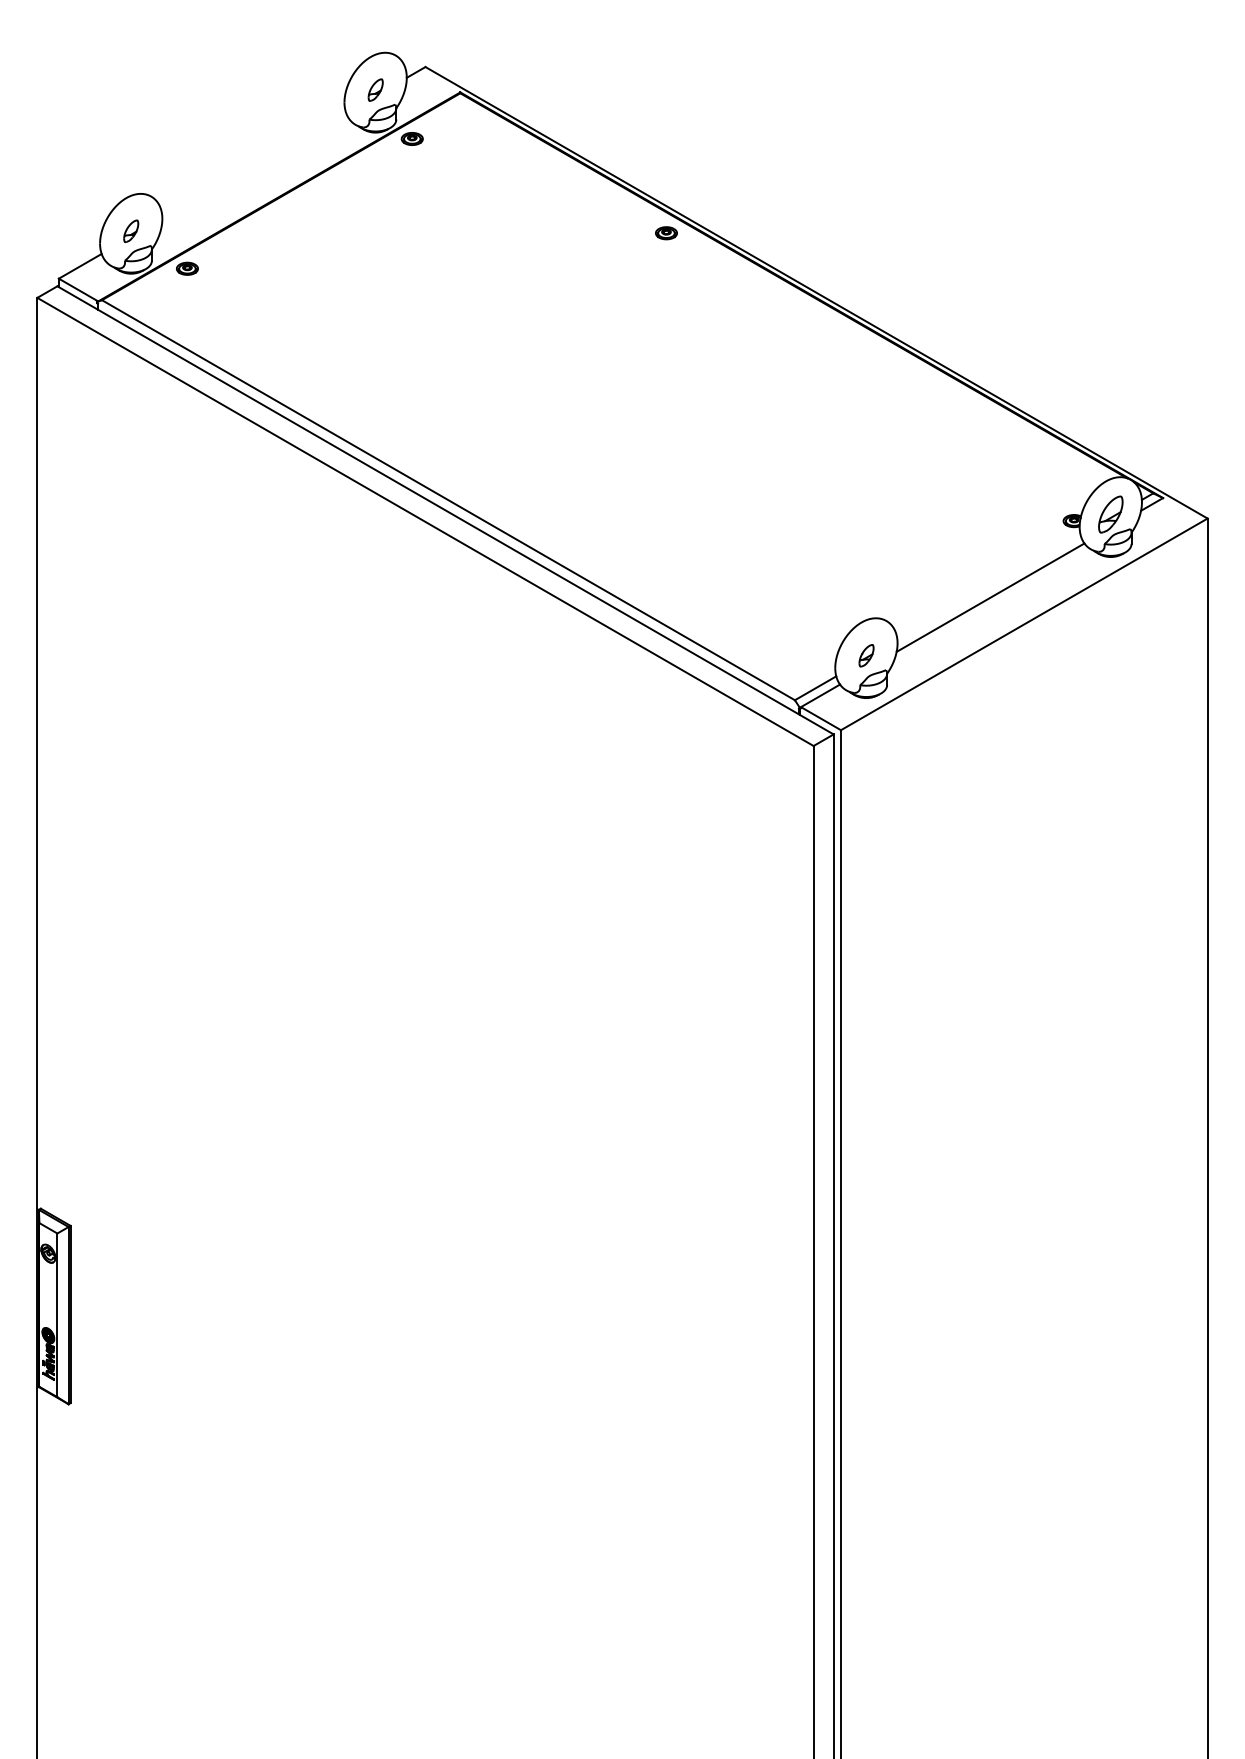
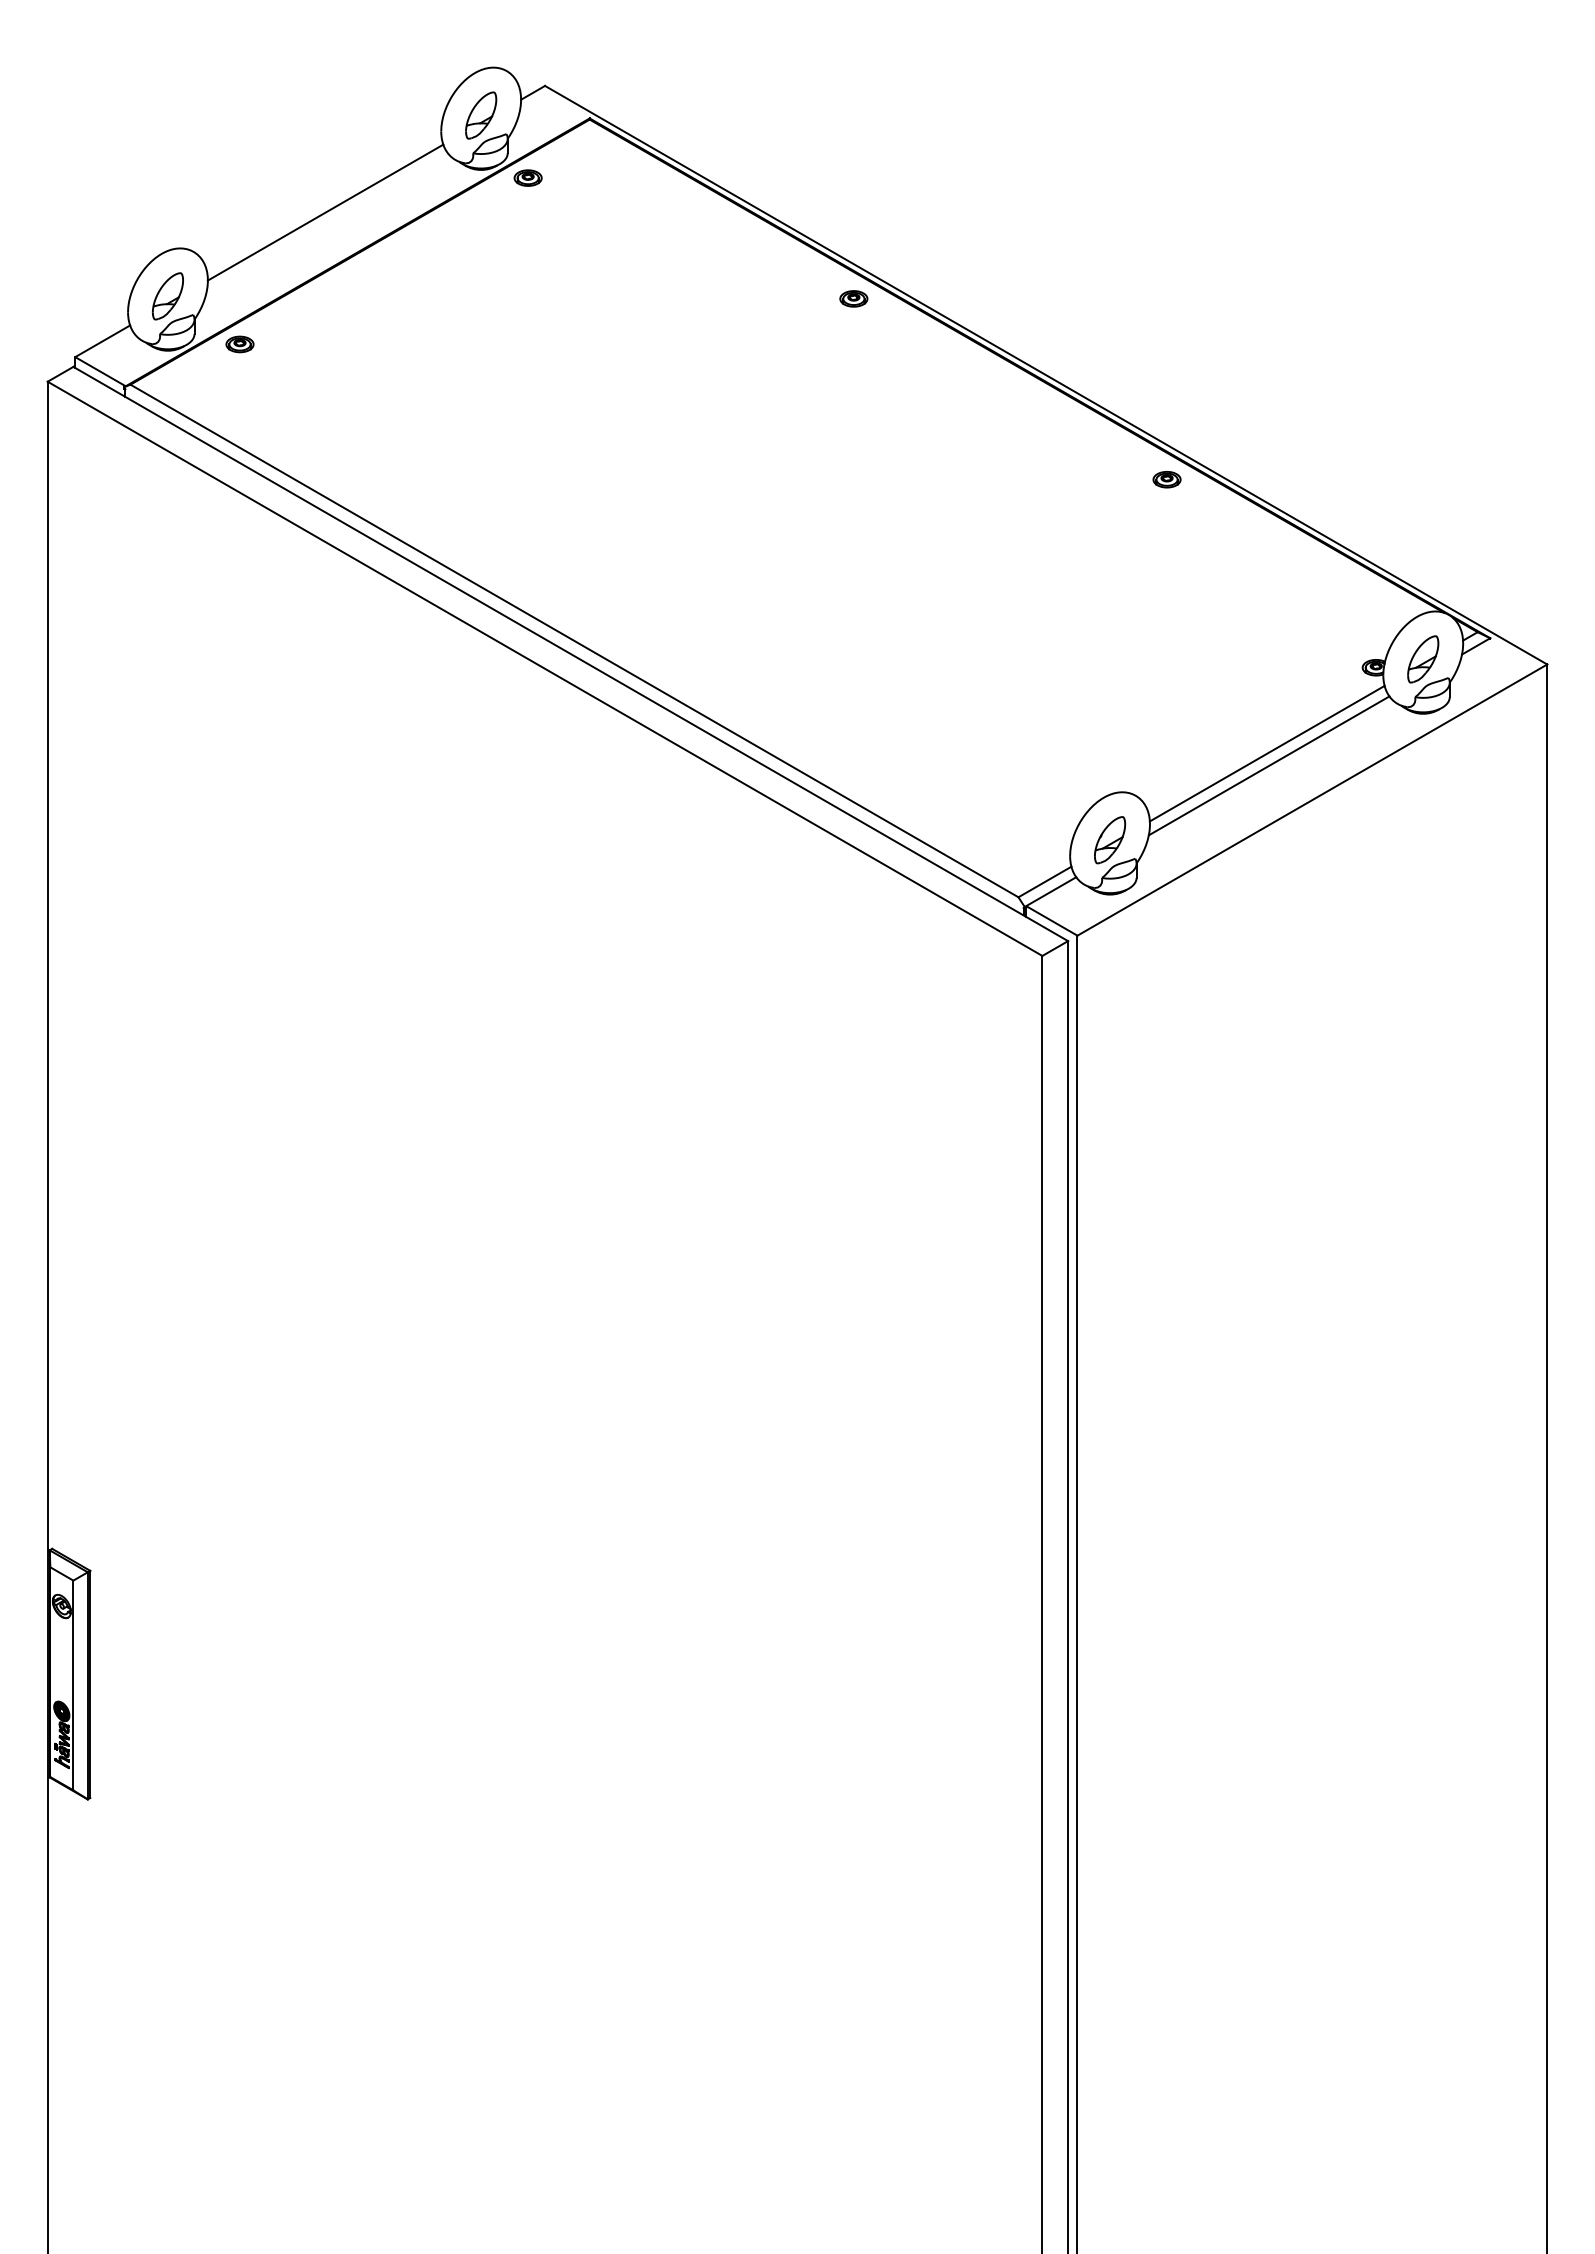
part: (375, 90) -> (481, 115), size x1.67
line: (254, 165) -> (325, 212), added
part: (130, 231) -> (167, 296), size x1.67
part: (910, 374) -> (1166, 479), added
line: (988, 588) -> (1266, 753), added
part: (866, 655) -> (1110, 840), size x1.67

